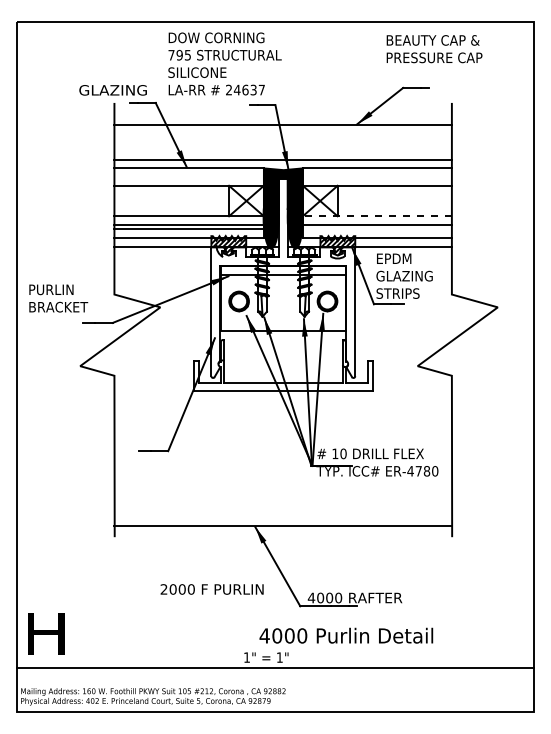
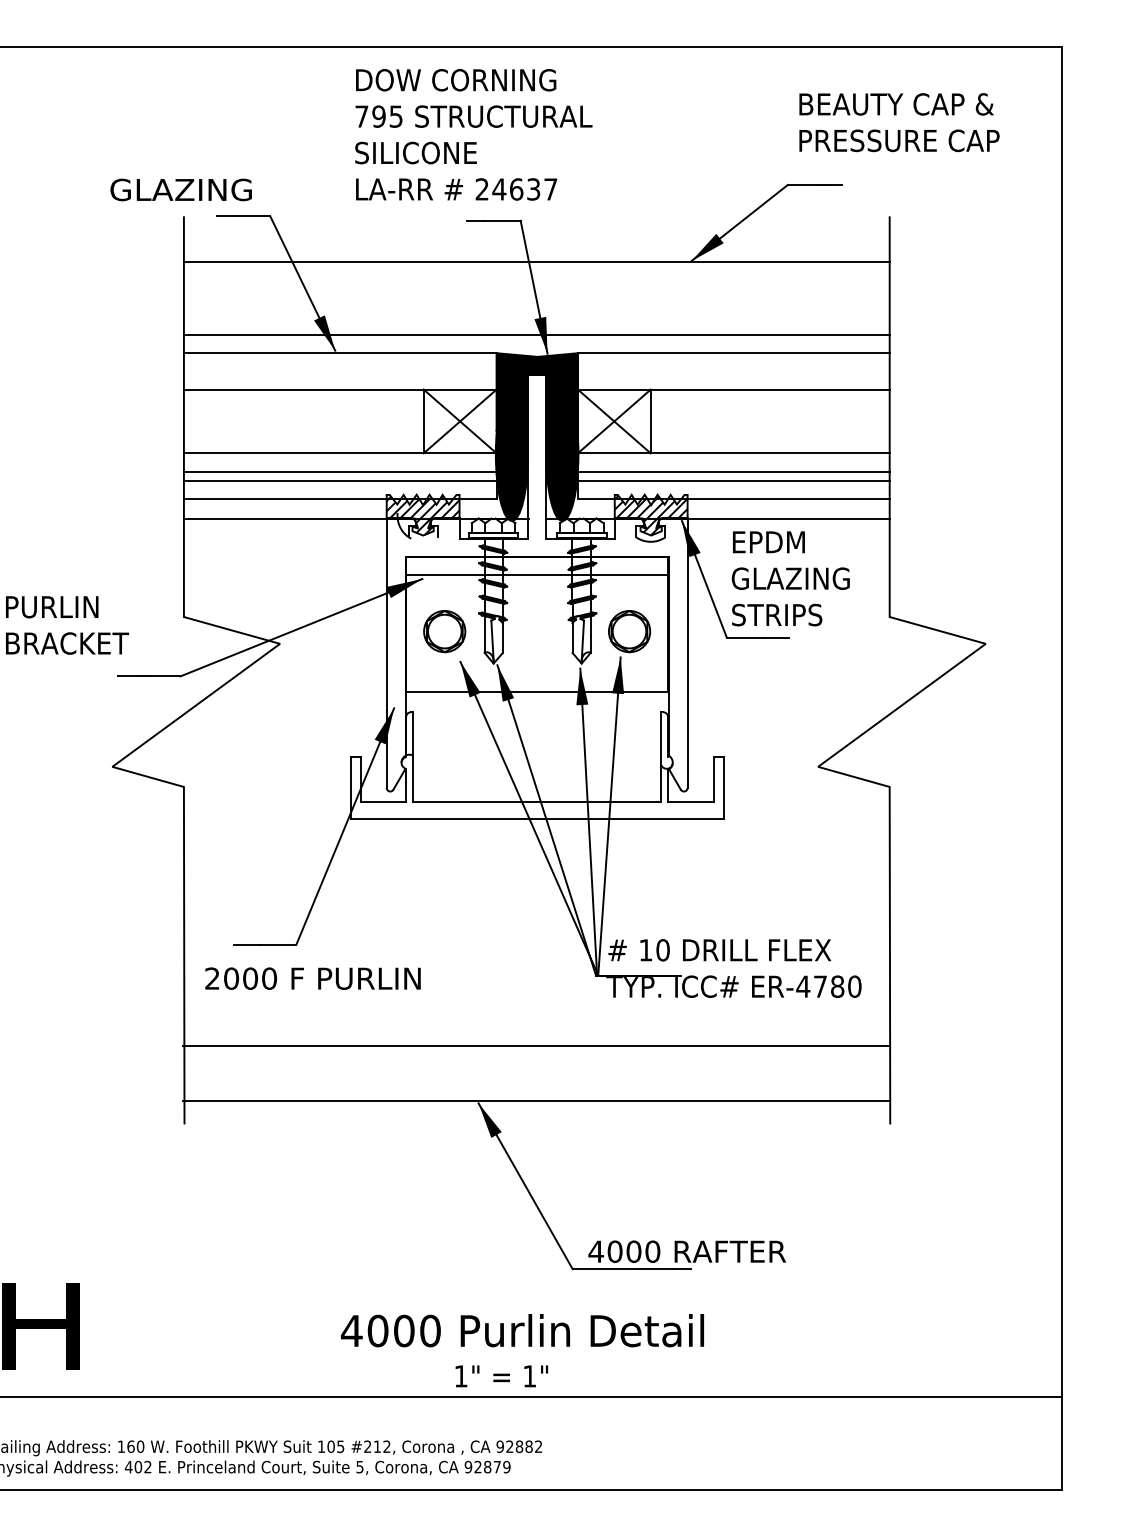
text: (434, 49) -> (899, 123), moved
text: (224, 63) -> (472, 133), moved
line: (377, 216) -> (734, 453), dashed -> solid
line: (376, 229) -> (732, 481), added
line: (283, 499) -> (537, 1045), added
text: (211, 589) -> (311, 978), moved
text: (346, 635) -> (522, 1330), moved

